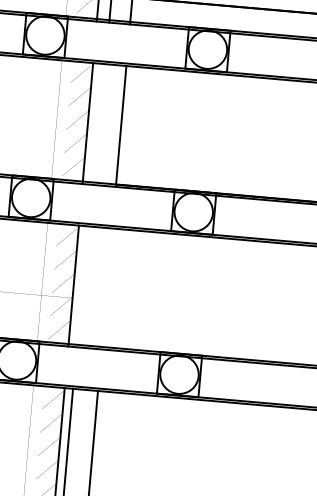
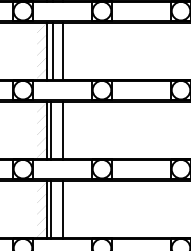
line: (100, 123) -> (53, 51), added
line: (82, 286) -> (51, 130), added
line: (107, 288) -> (63, 130), added

